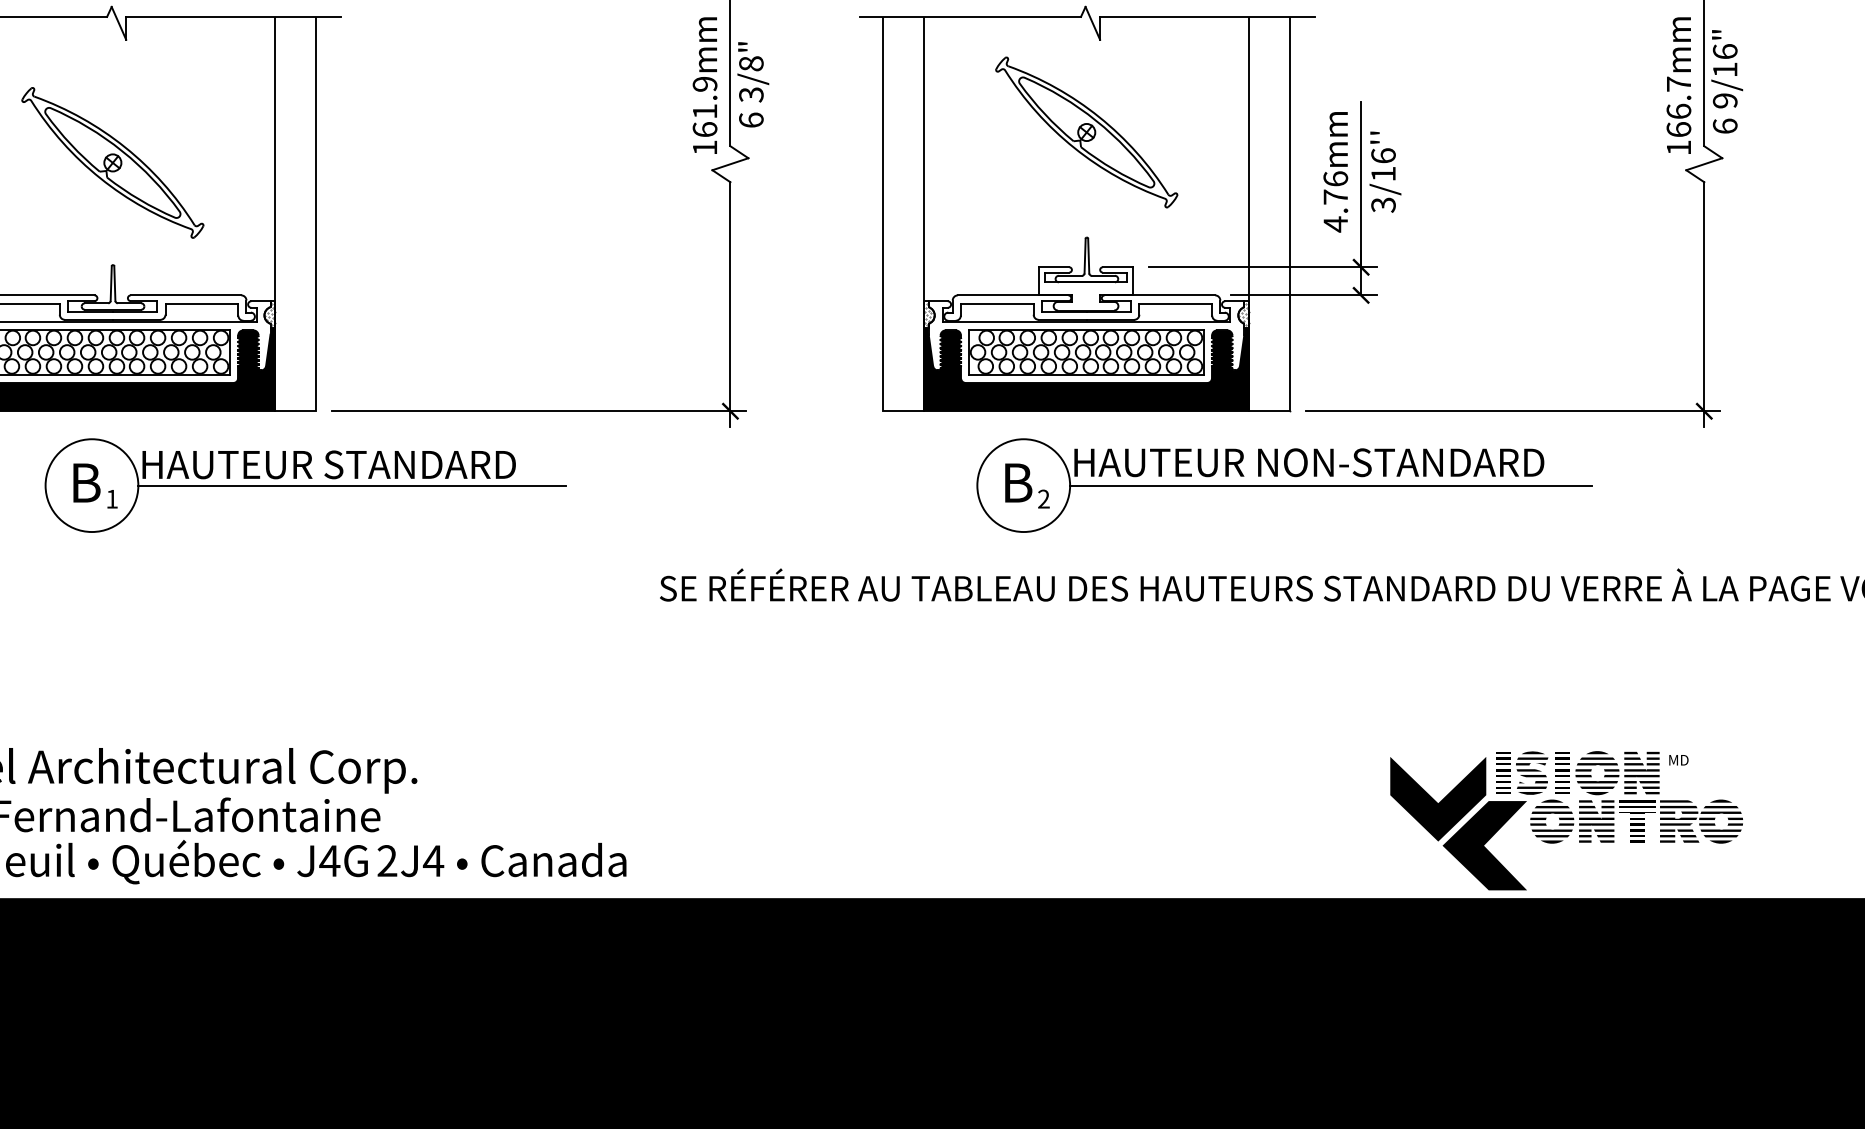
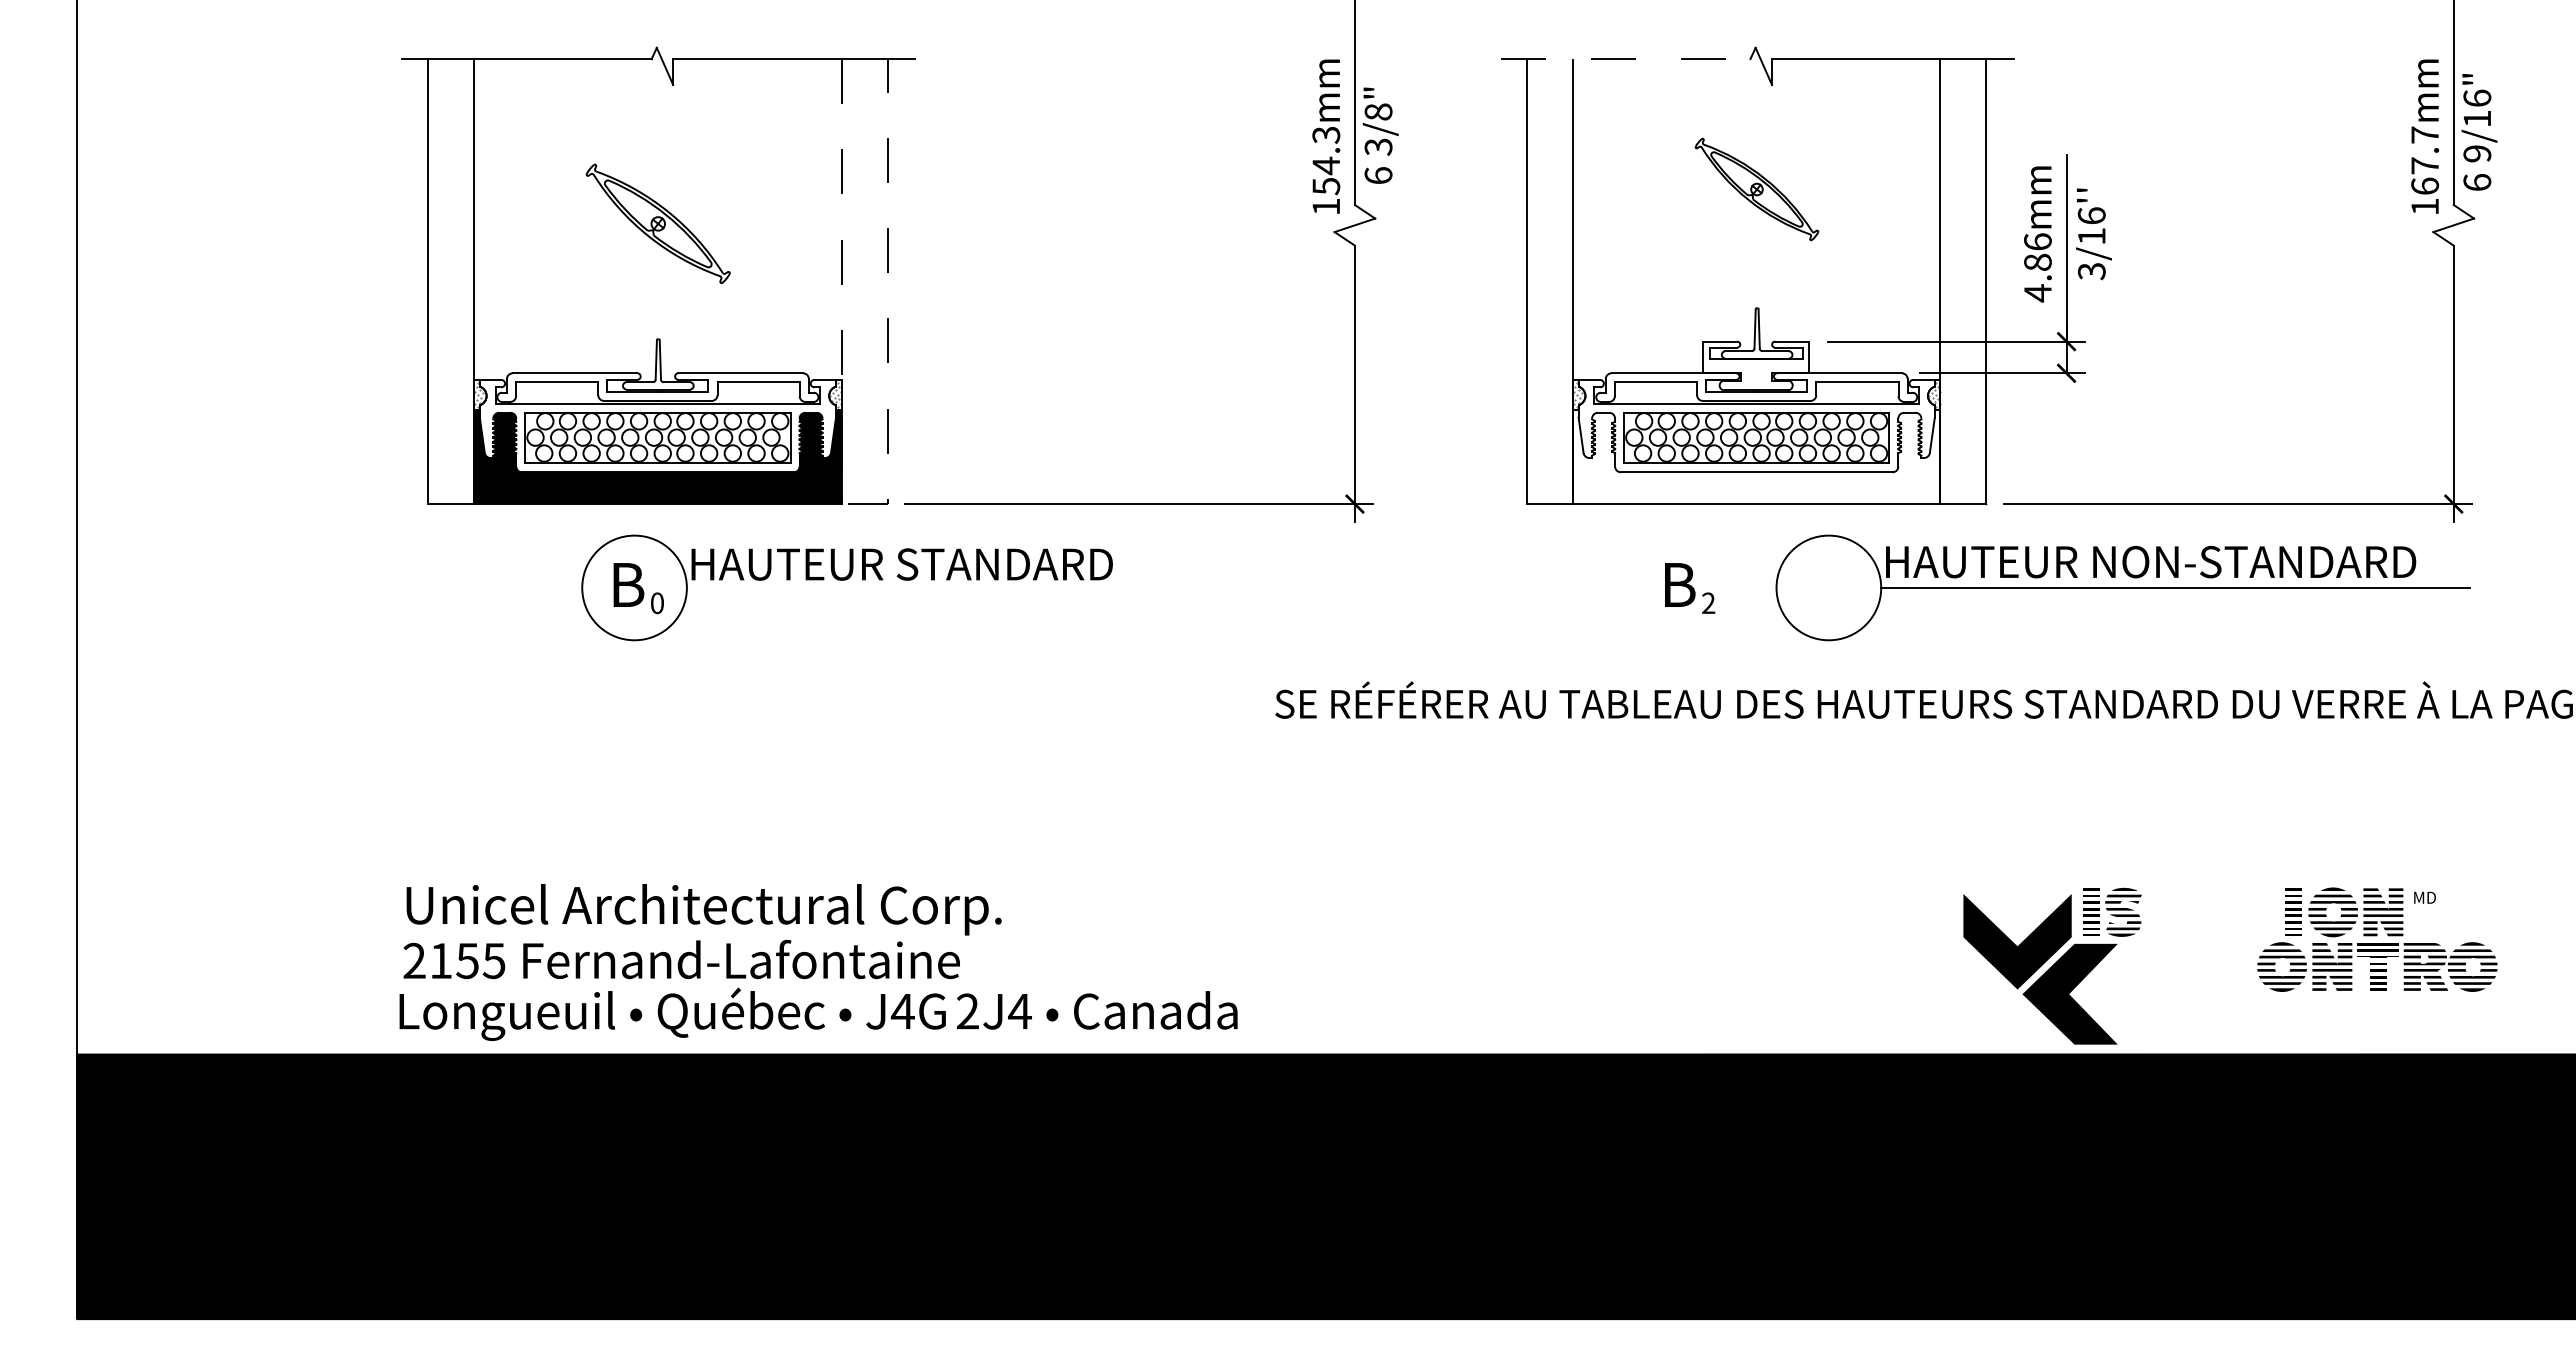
line: (970, 17) -> (1625, 59), solid -> dashed
text: (705, 106) -> (1326, 160), 161.9mm -> 154.3mm
text: (1679, 111) -> (2425, 165), 166.7mm -> 167.7mm
part: (1086, 132) -> (1756, 189), size x0.6
part: (113, 162) -> (658, 223), size x0.7
text: (1335, 197) -> (2037, 262), 4.76mm -> 4.86mm
fill: (1086, 370) -> (1756, 457), removed
line: (295, 411) -> (864, 504), solid -> dashed
line: (351, 485) -> (927, 587), removed
part: (1283, 485) -> (2122, 587), moved
text: (112, 499) -> (657, 603), 1 -> 0
part: (1469, 820) -> (2052, 965), moved

